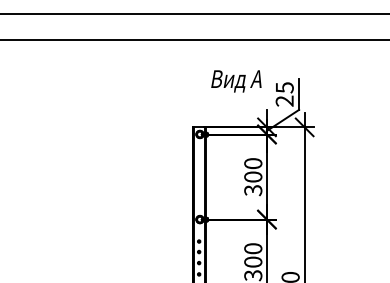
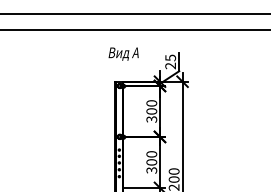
text: (236, 80) -> (123, 53), moved

